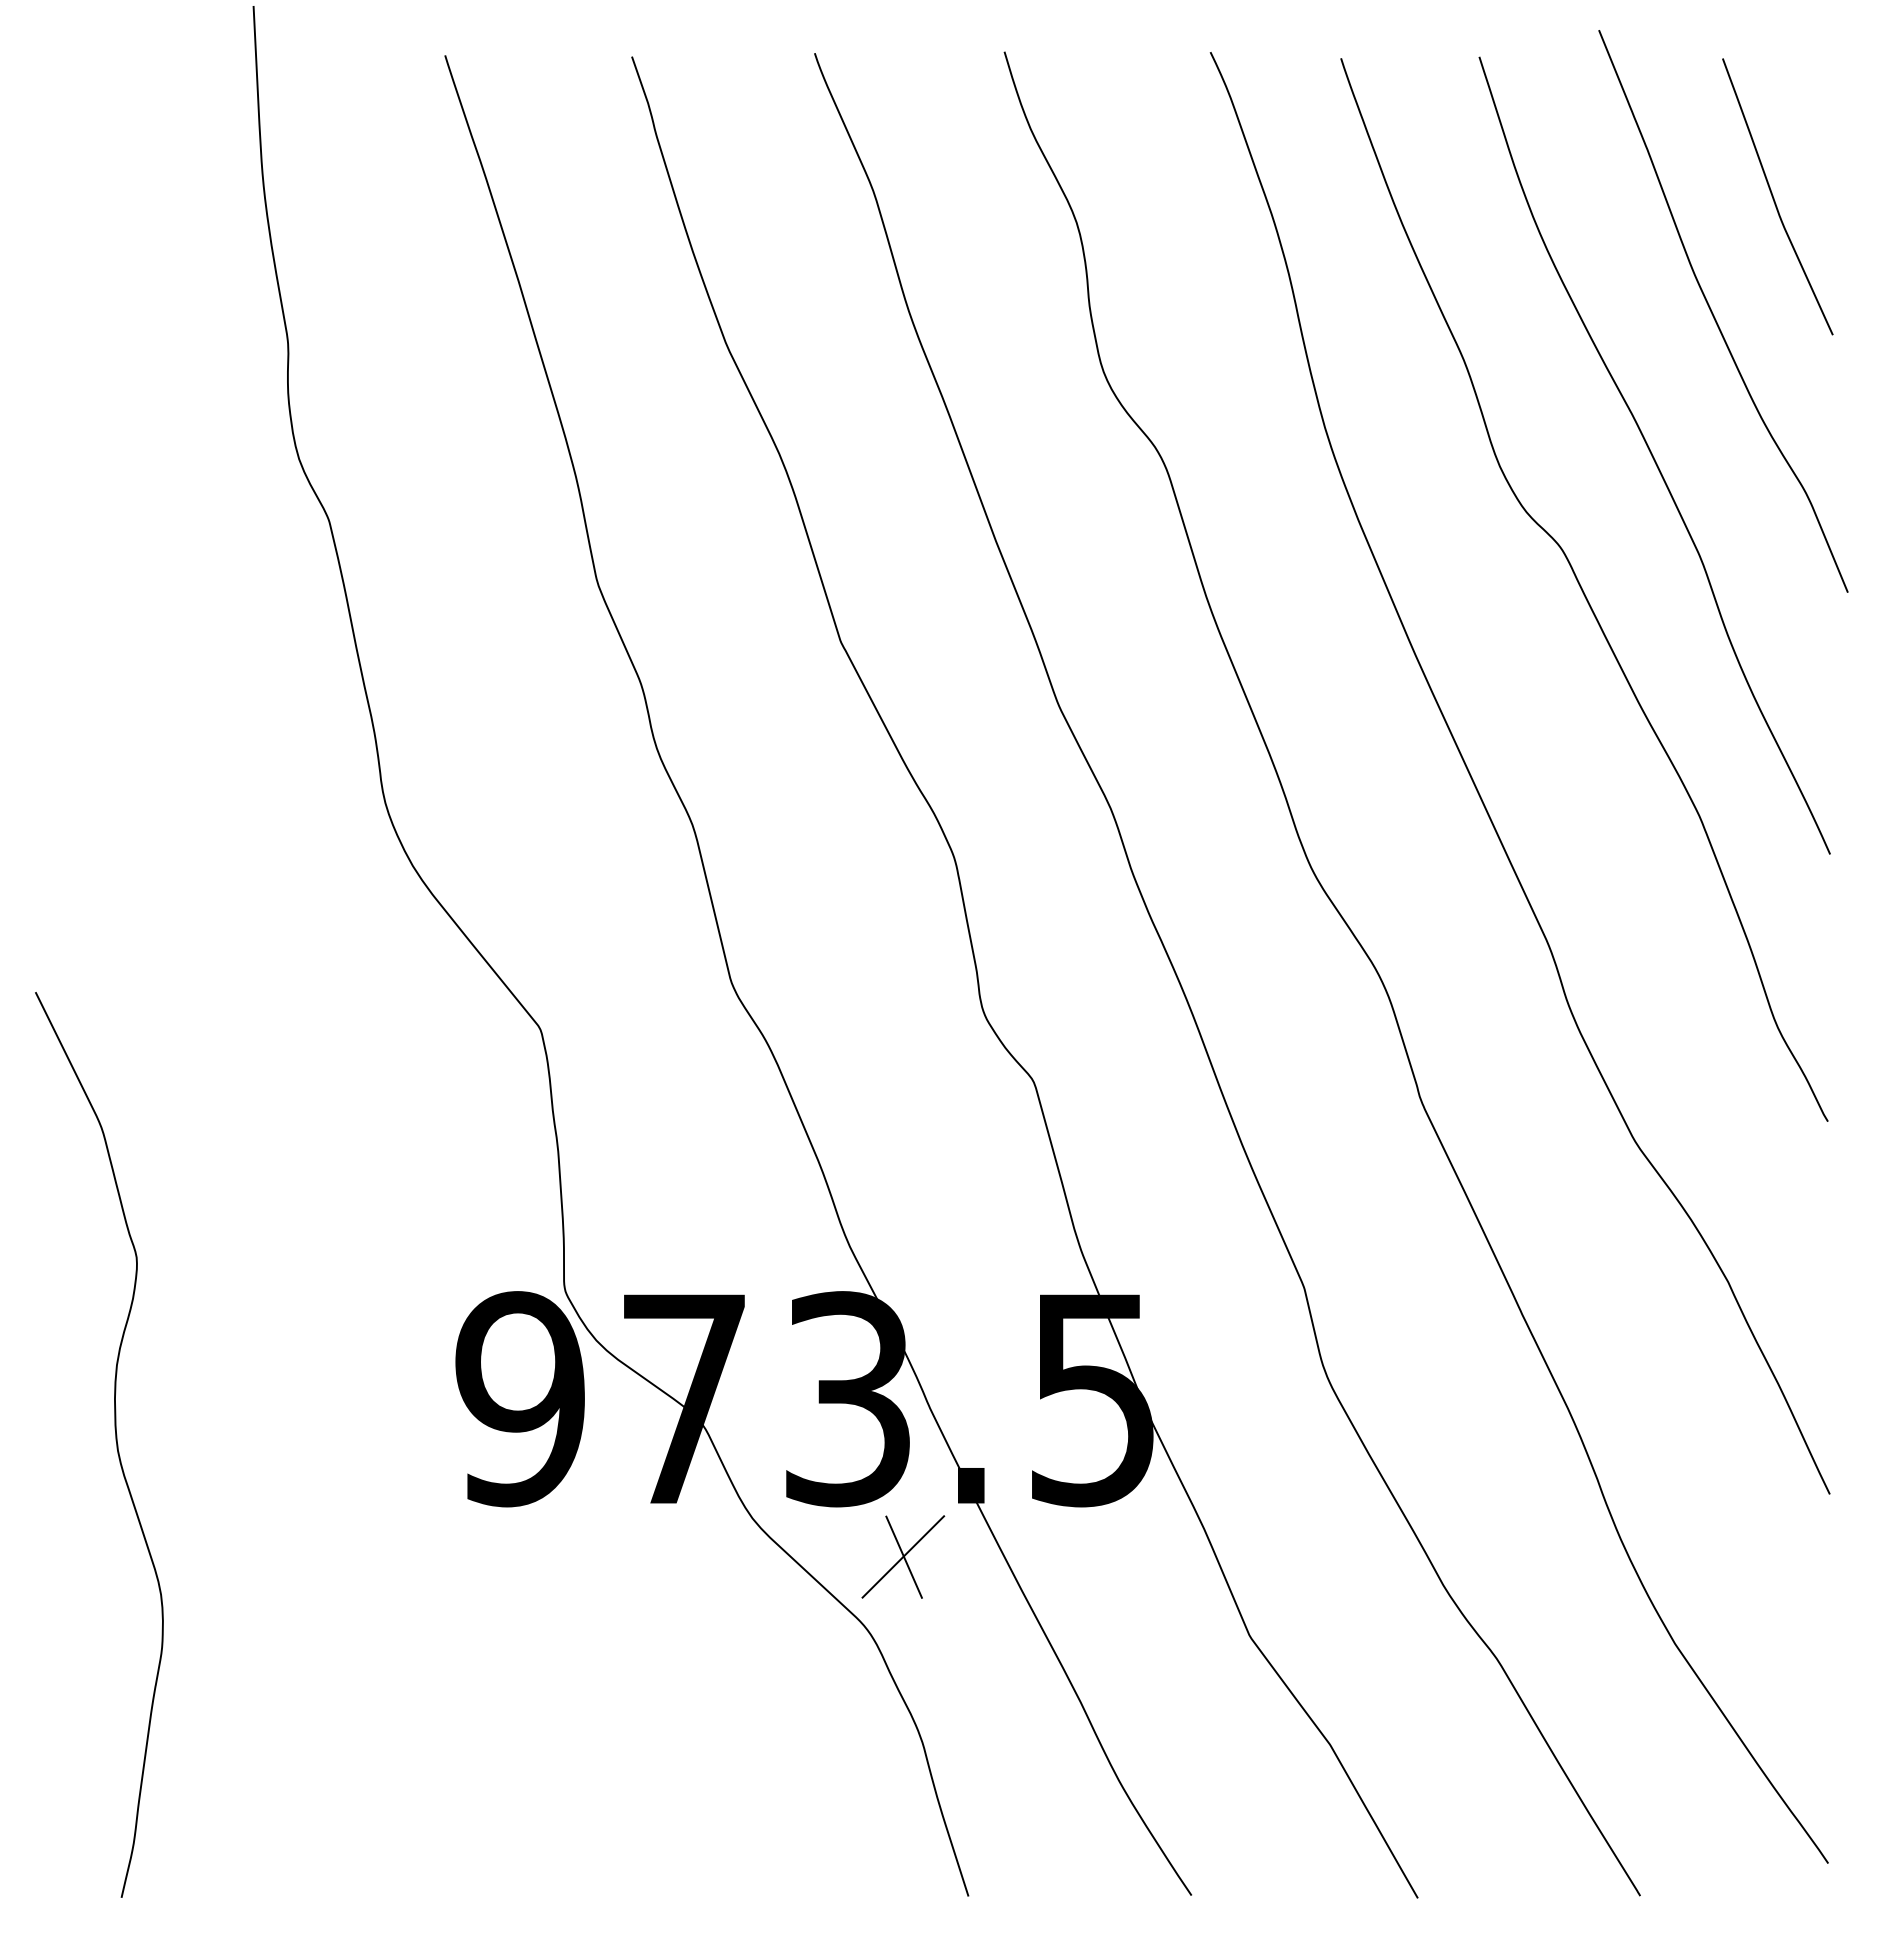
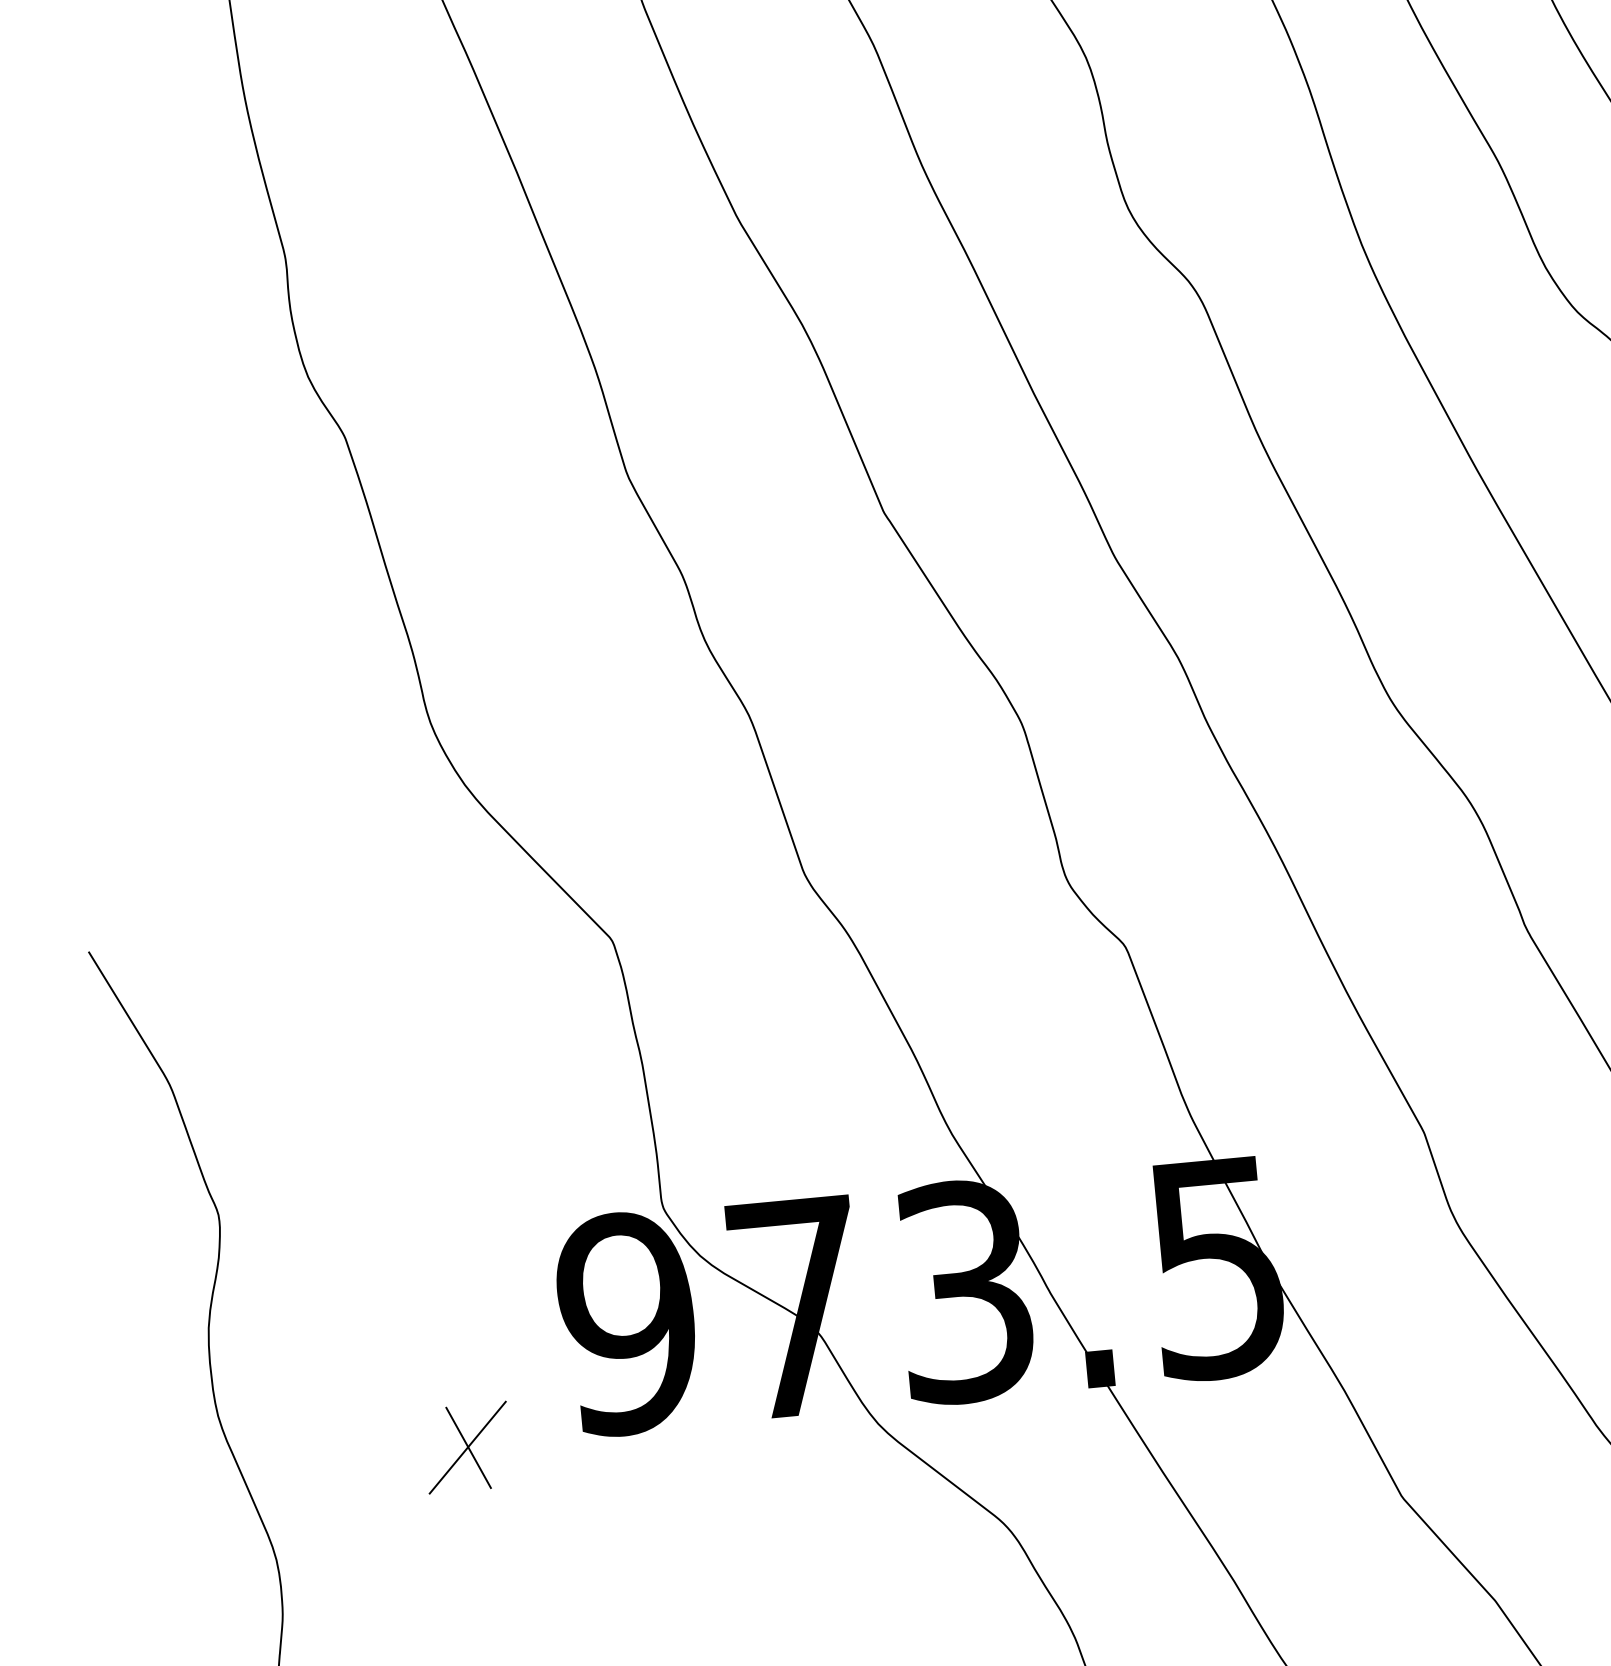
part: (903, 1556) -> (467, 1447), moved

